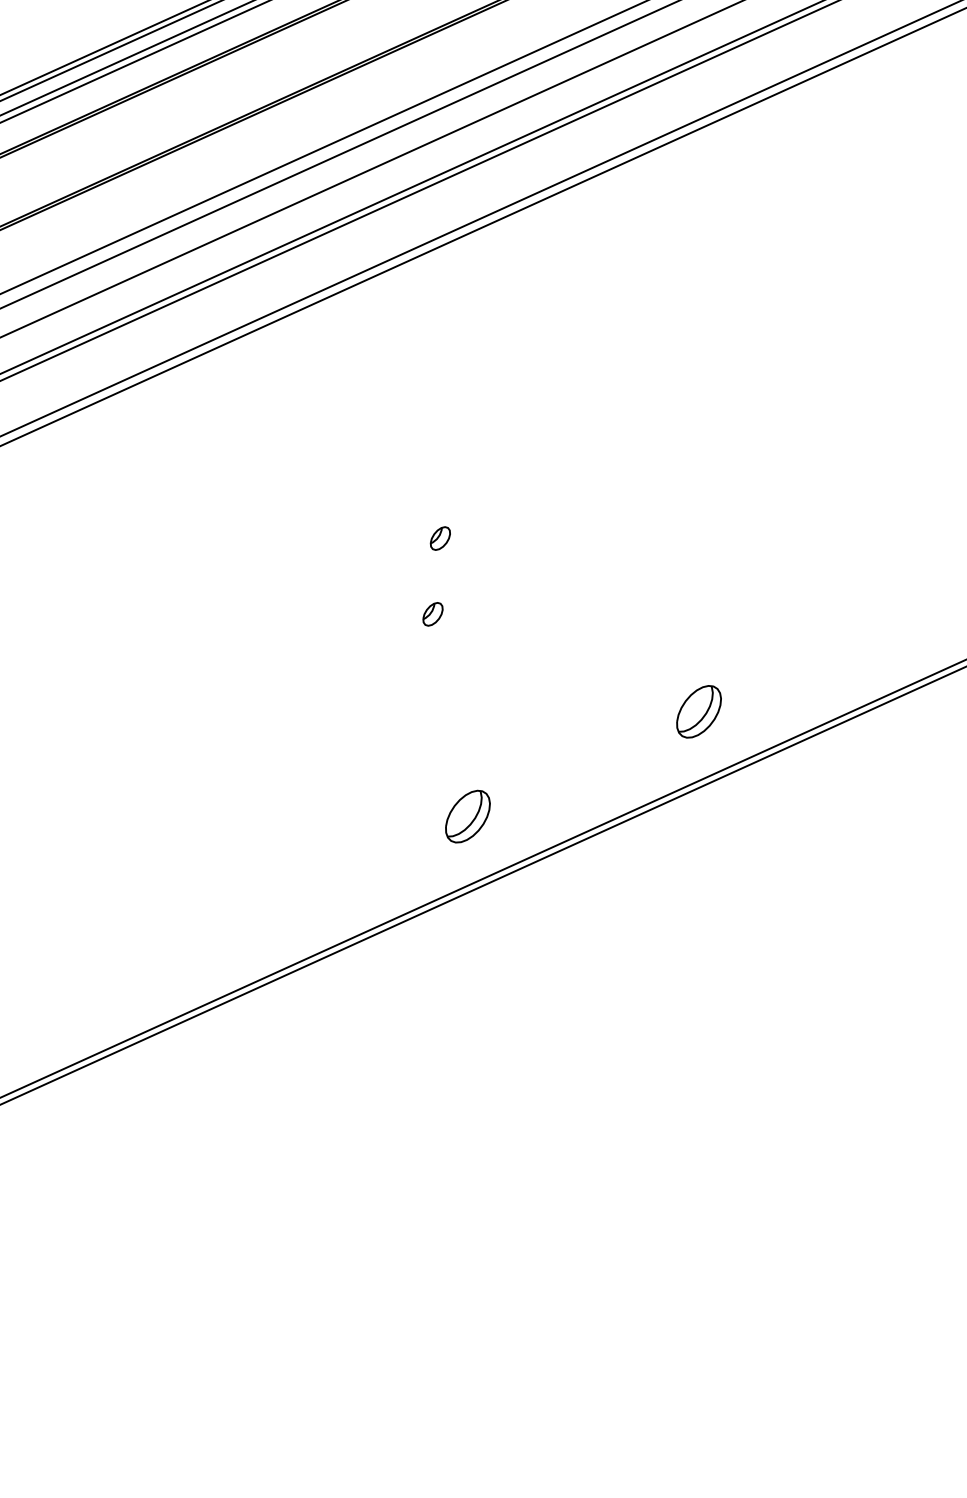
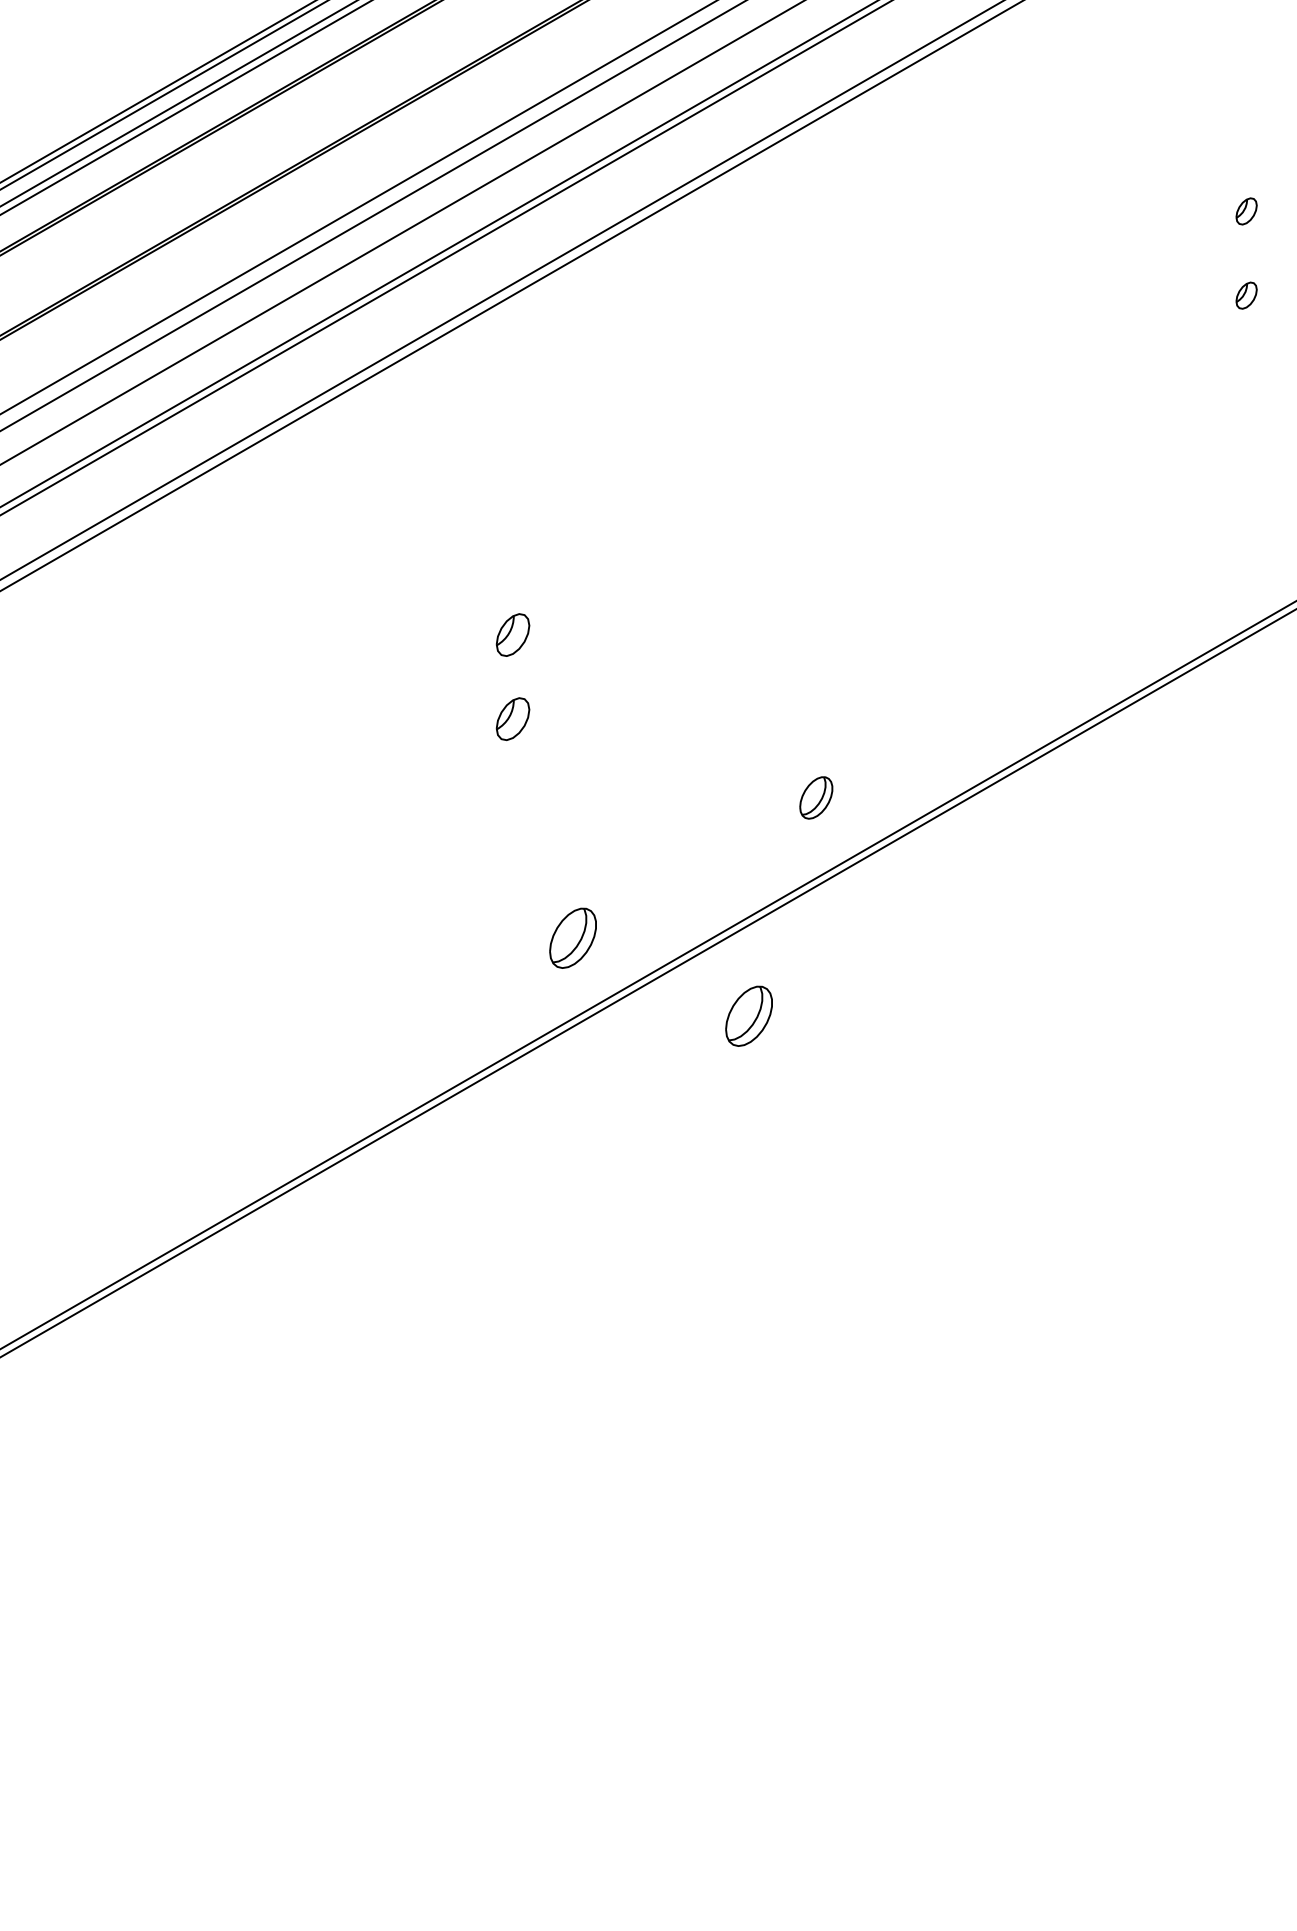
part: (440, 538) -> (512, 634), size x1.6
part: (432, 614) -> (512, 719), size x1.6
part: (699, 711) -> (816, 797), size x0.7
part: (618, 901) -> (748, 1015), added

